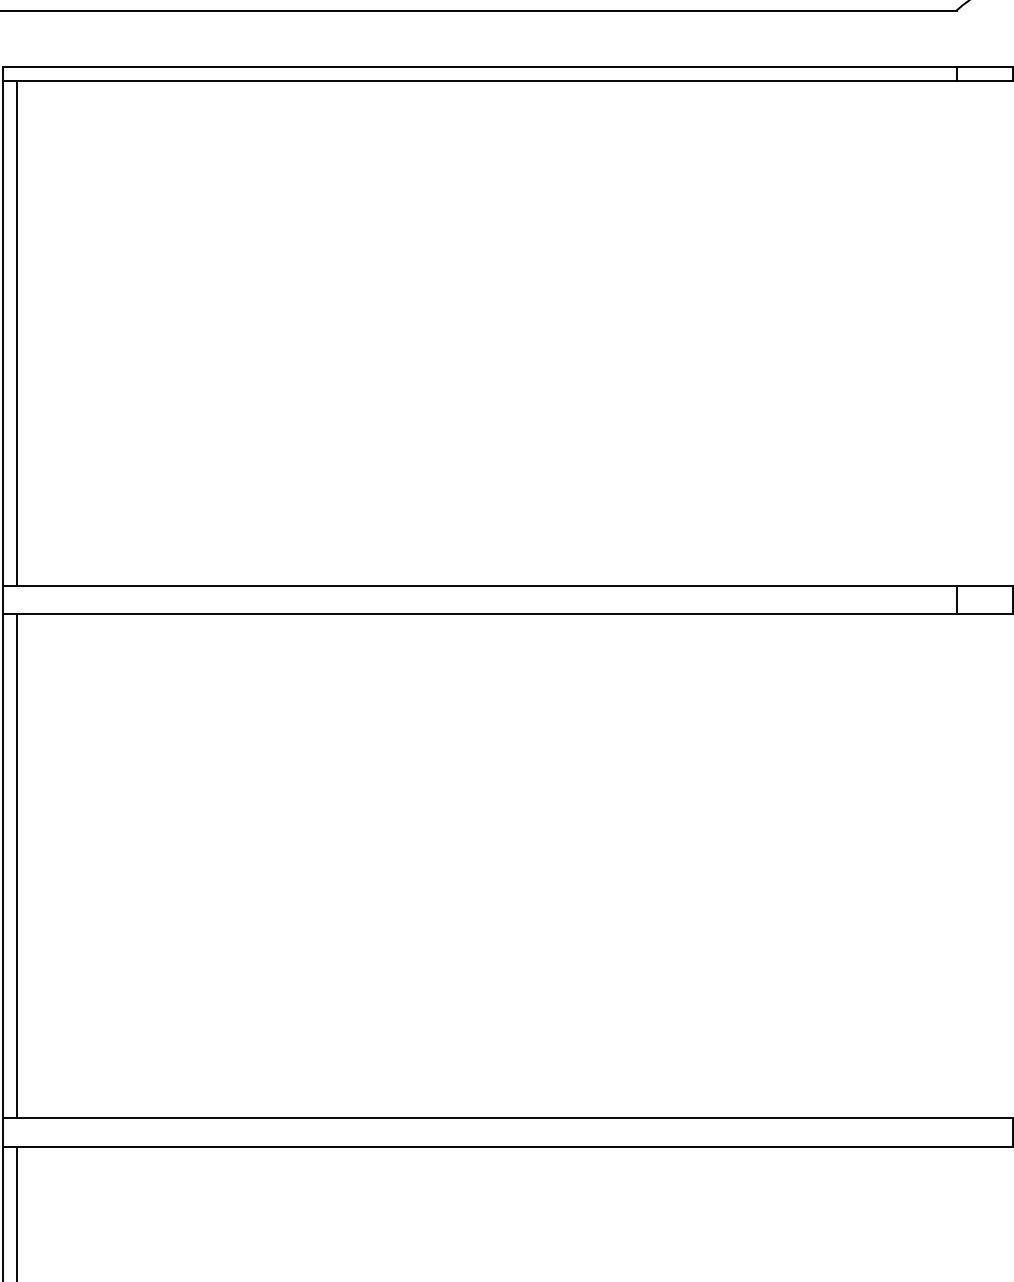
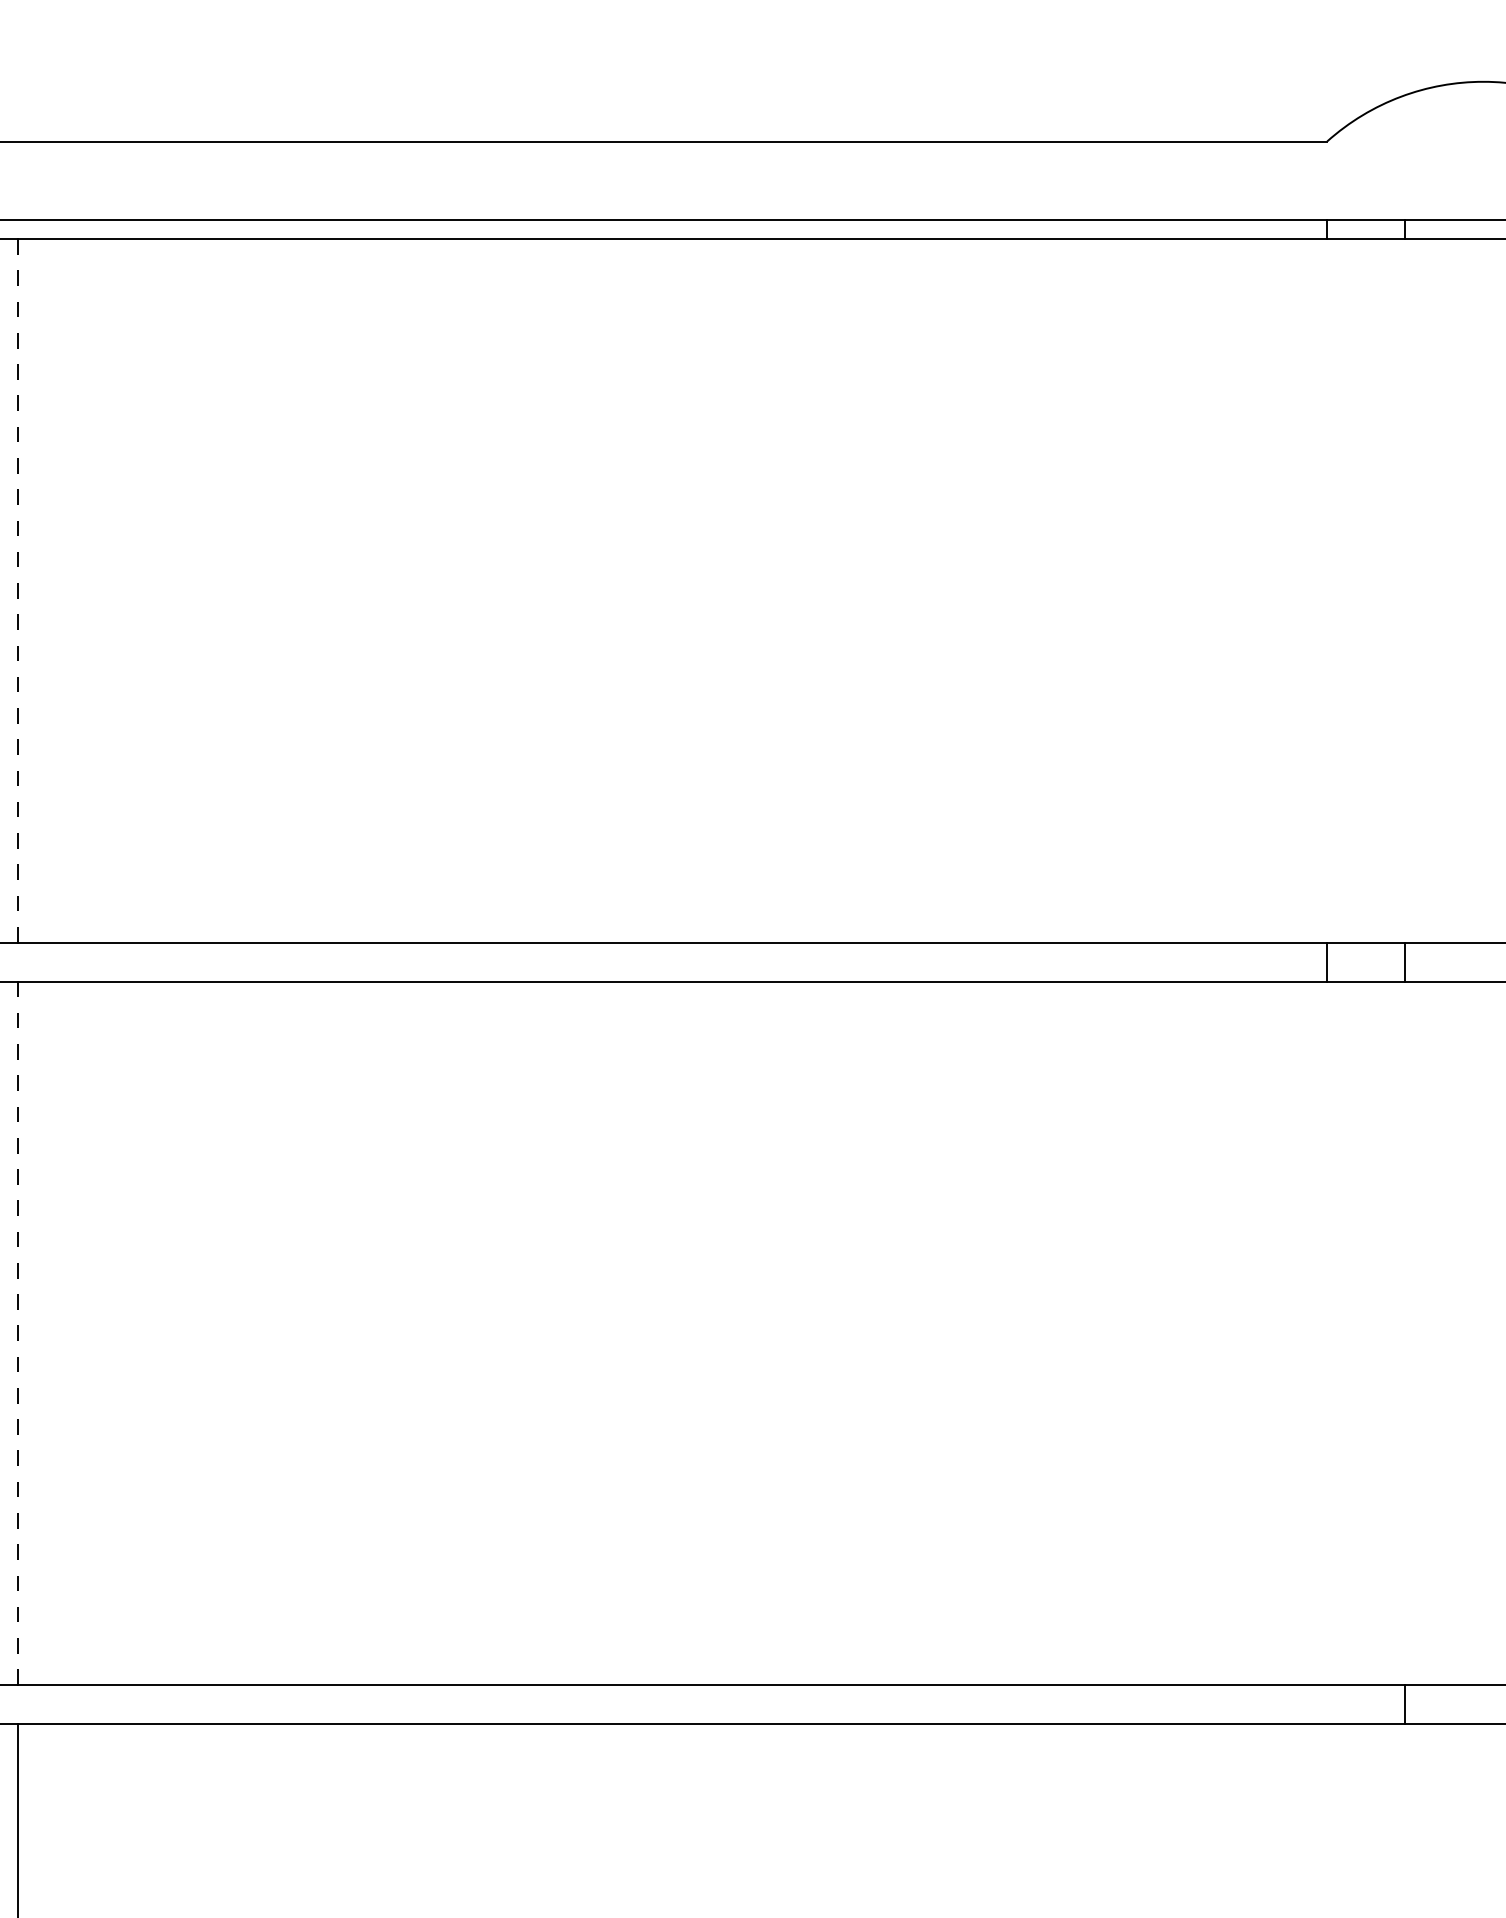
line: (17, 332) -> (18, 590), solid -> dashed
line: (17, 866) -> (18, 1333), solid -> dashed

